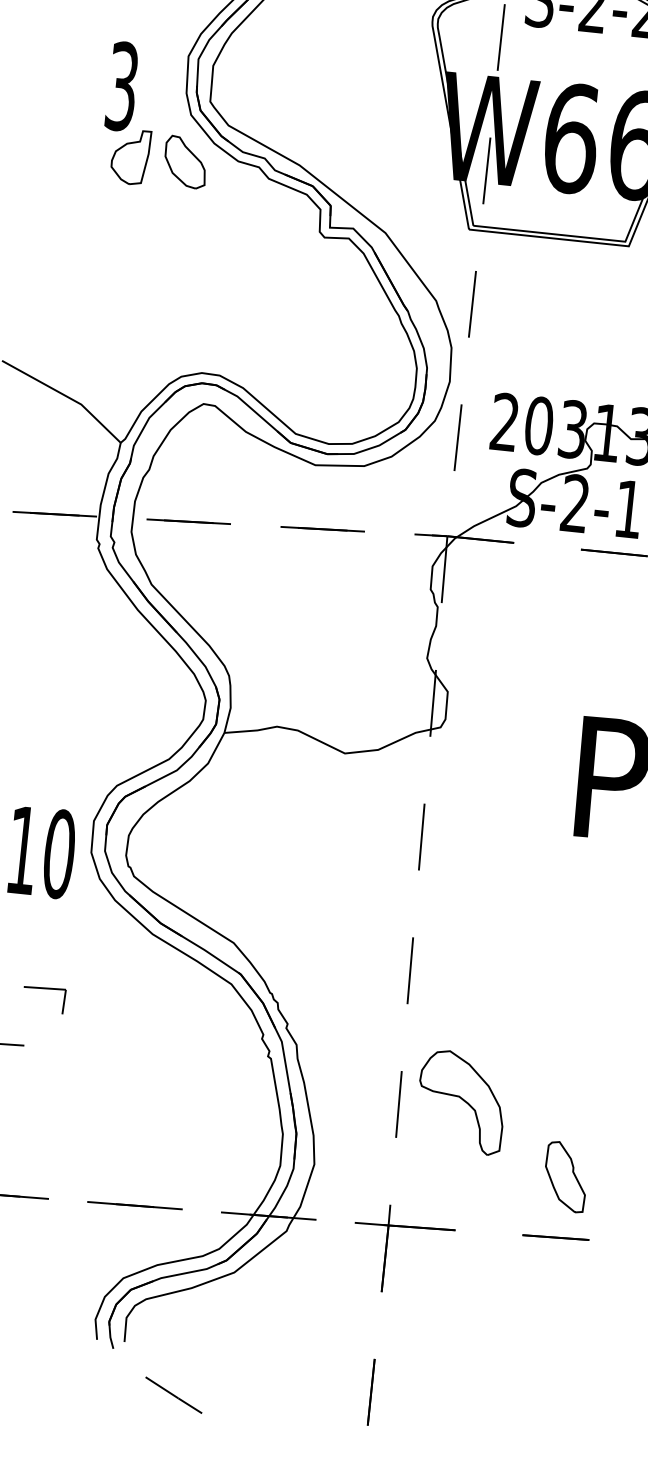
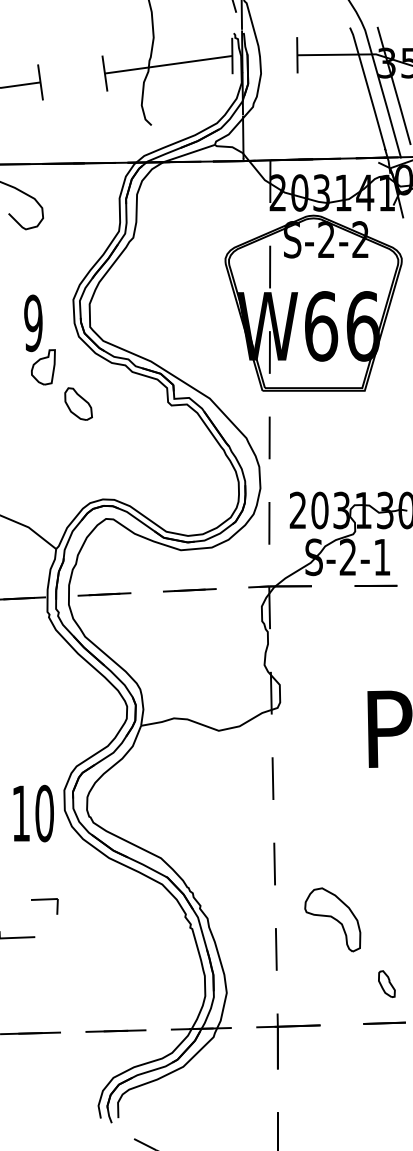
text: (122, 85) -> (33, 322), 3 -> 9
part: (185, 161) -> (78, 403), moved
part: (461, 1101) -> (332, 919), moved
part: (565, 1175) -> (386, 983), size x0.6

